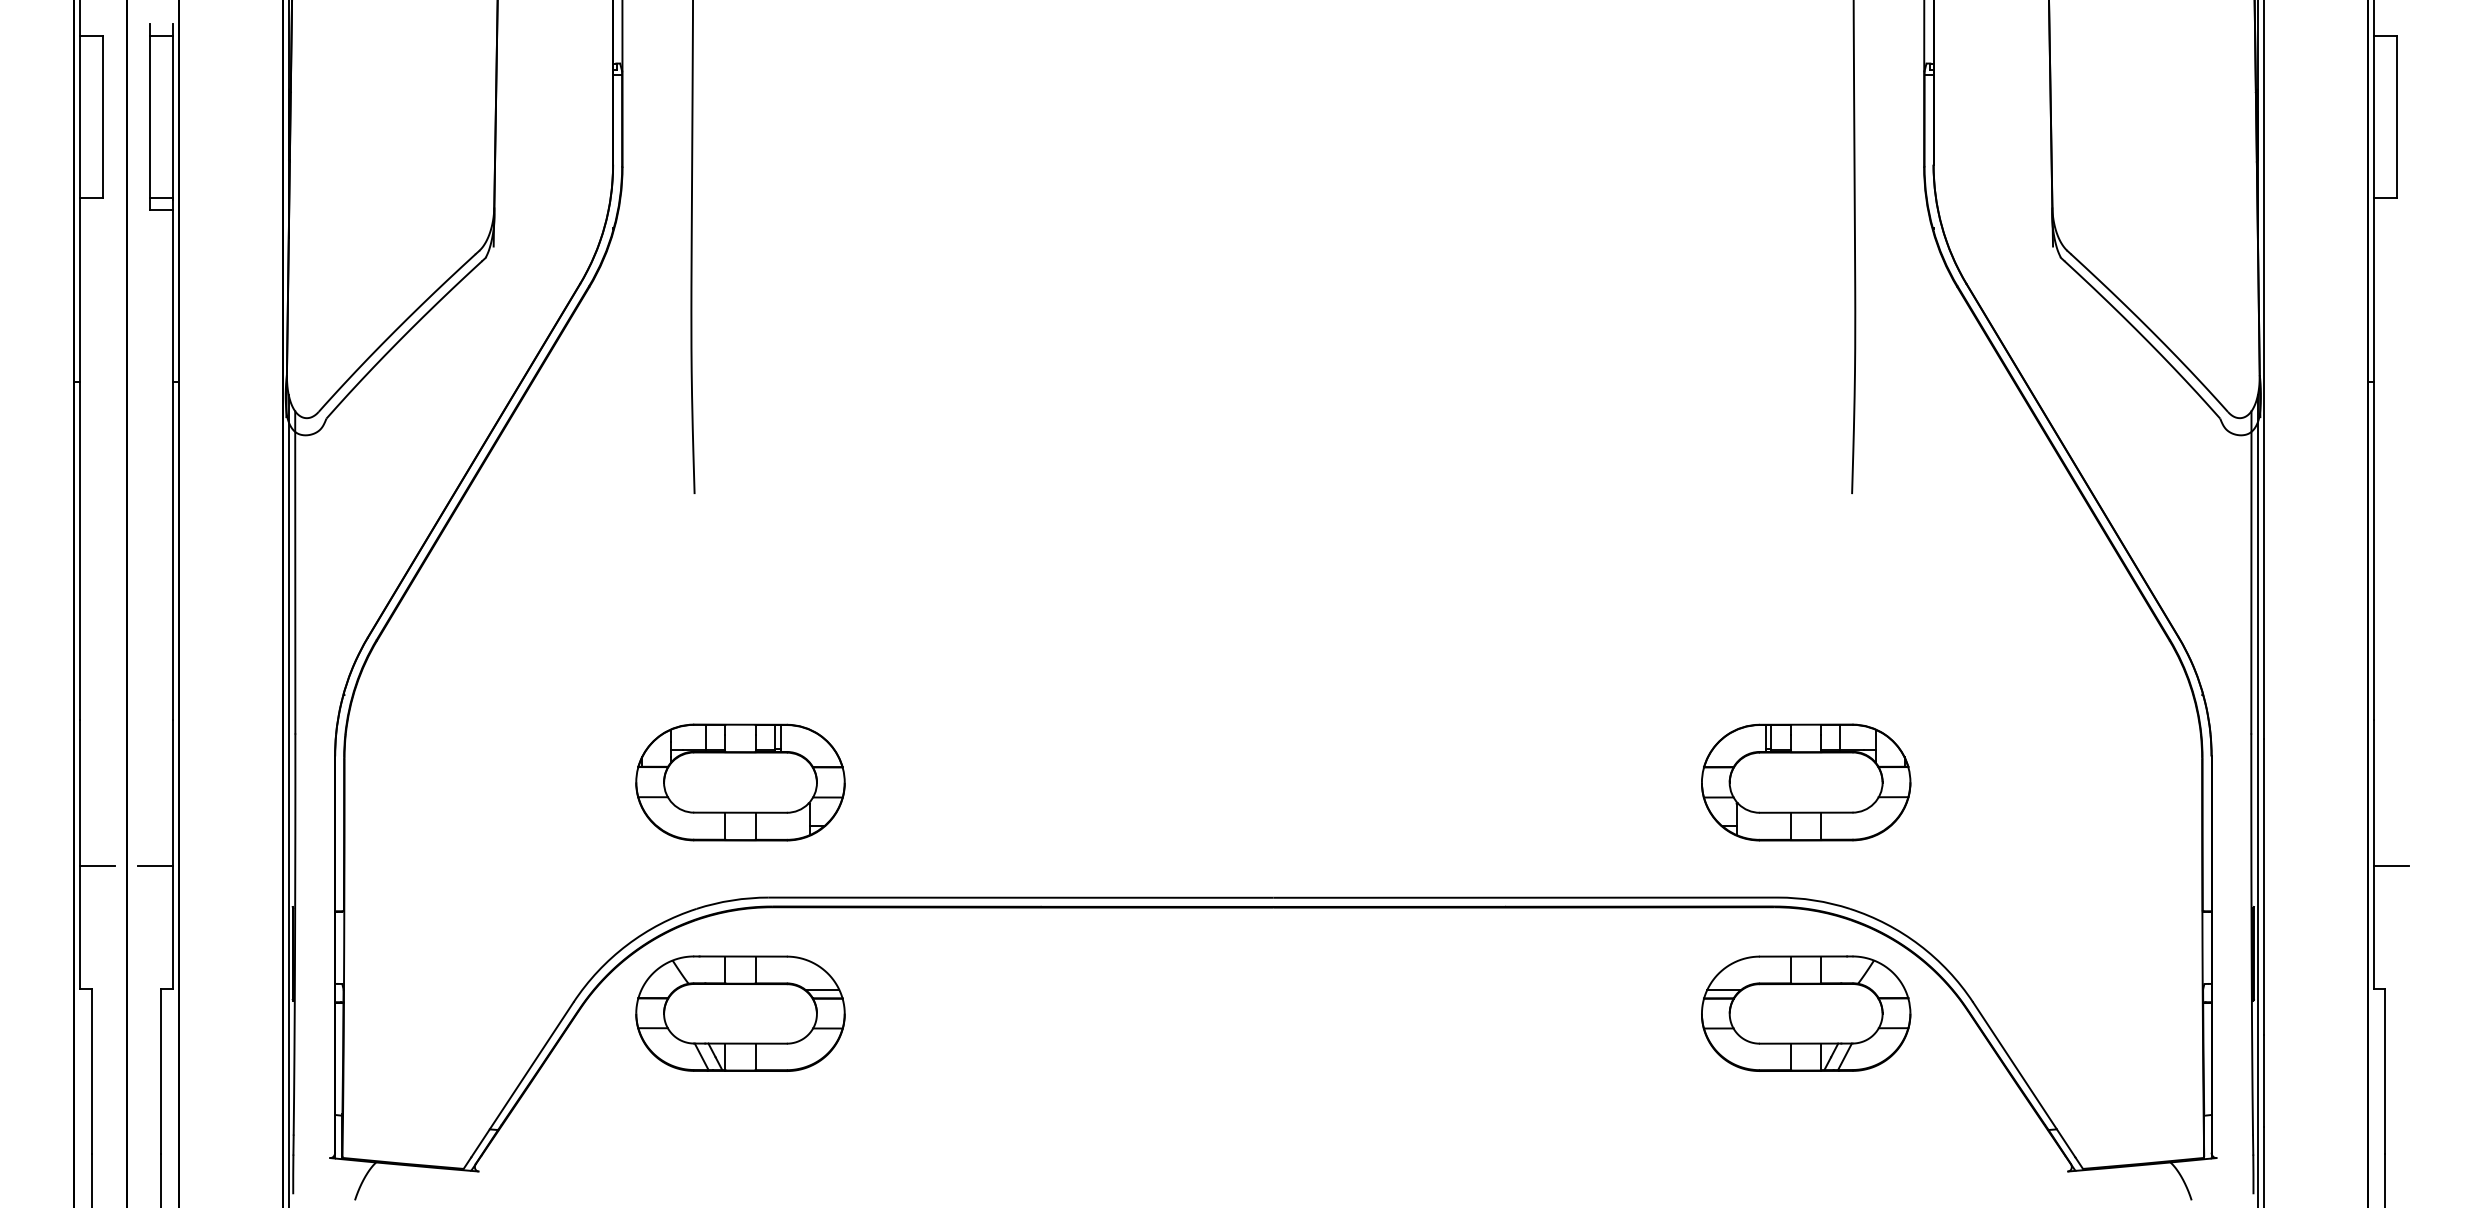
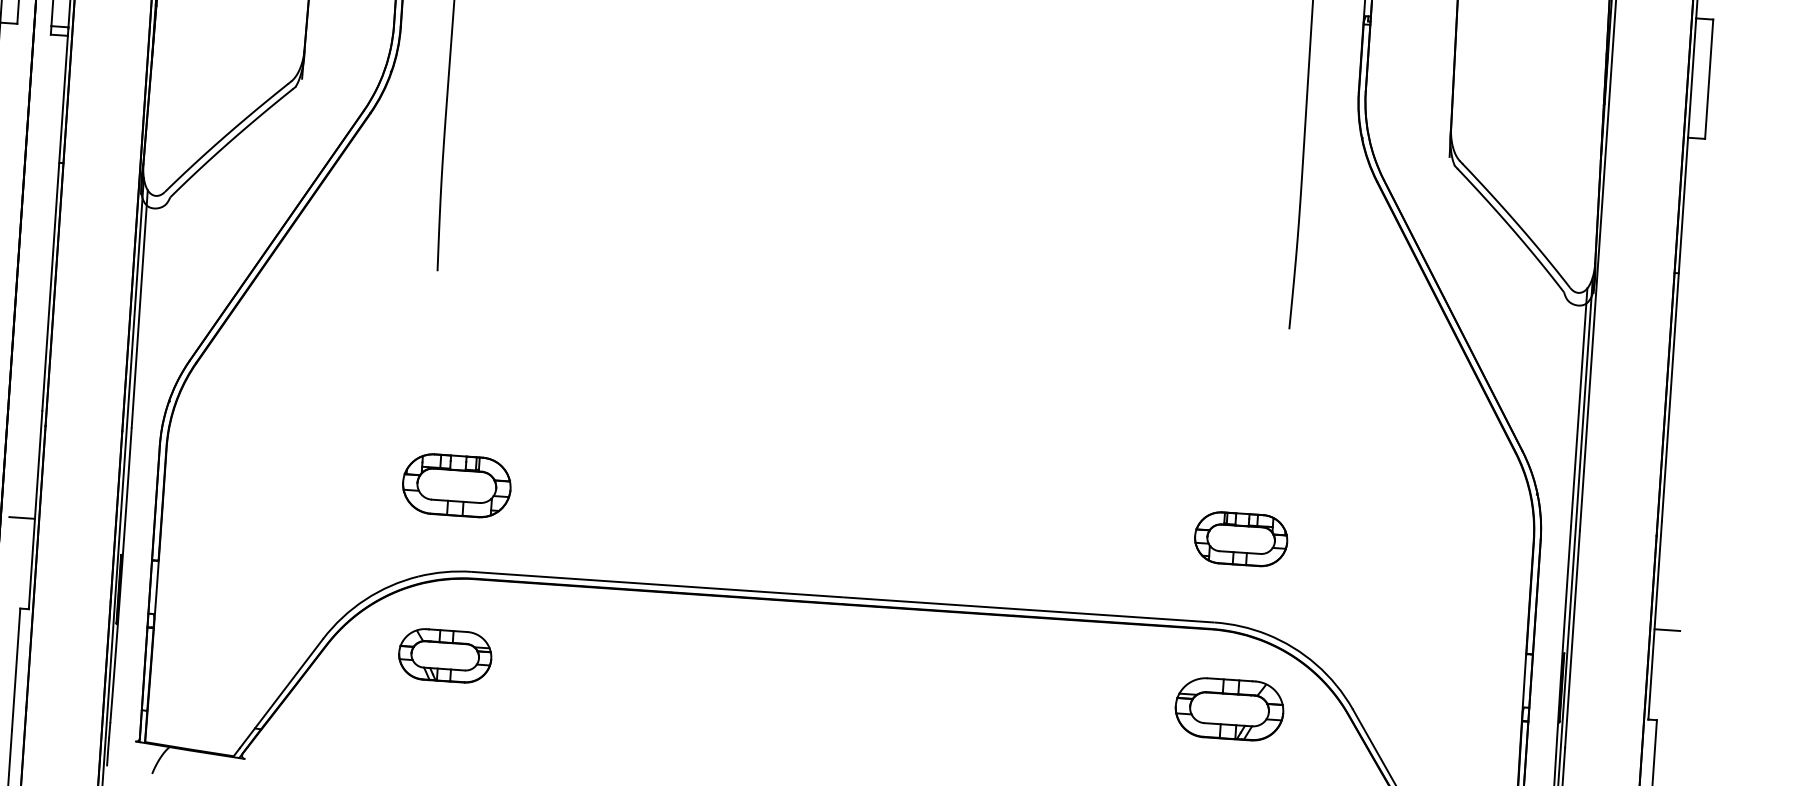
part: (740, 782) -> (456, 485), size x0.7
part: (1806, 782) -> (1241, 539), size x0.6
part: (740, 1013) -> (445, 655), size x0.6
part: (1806, 1013) -> (1229, 709), size x0.7

